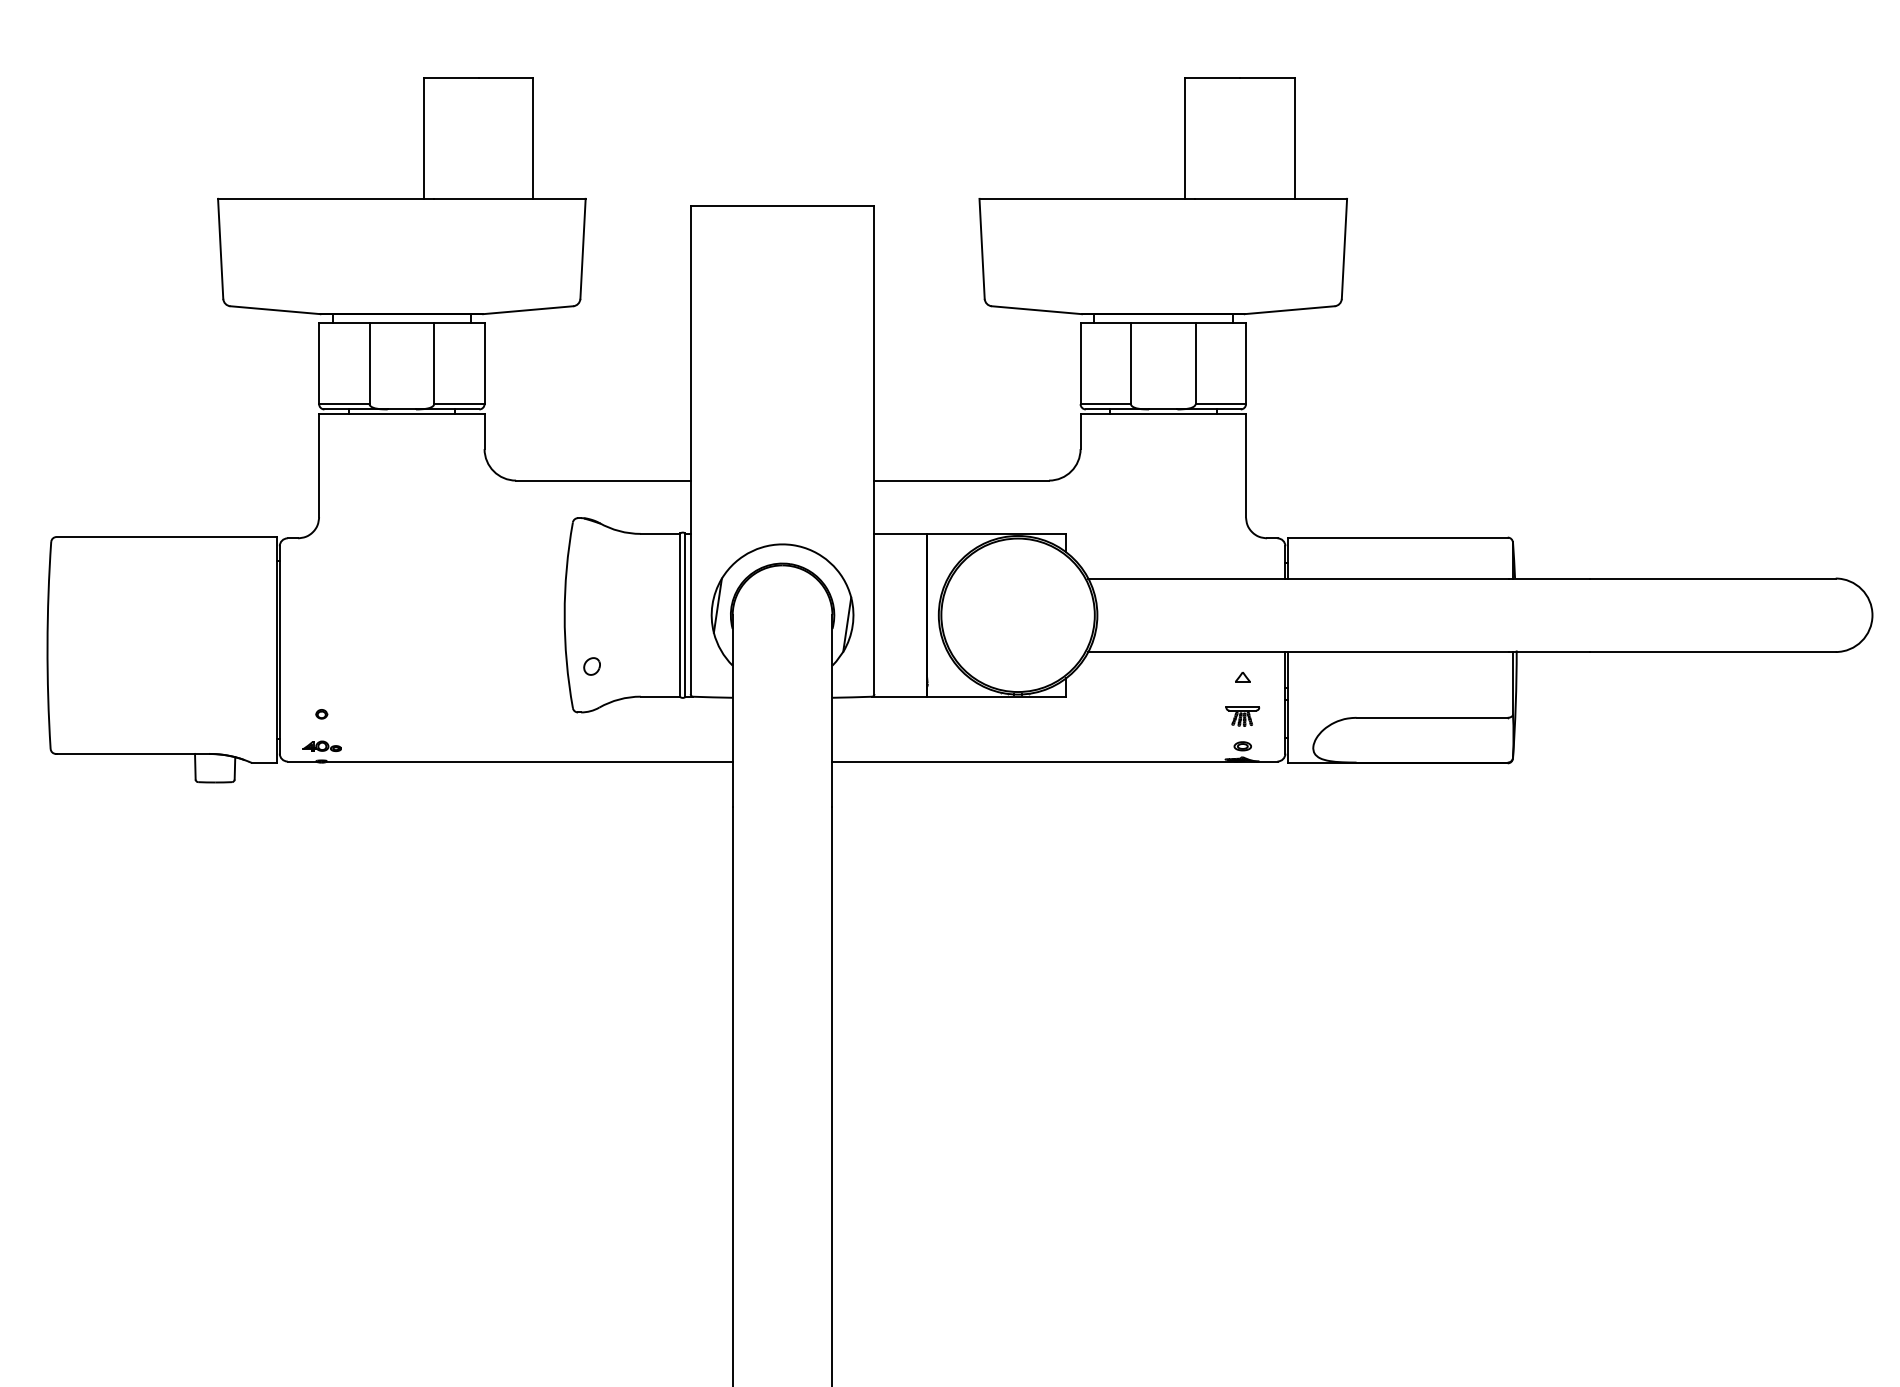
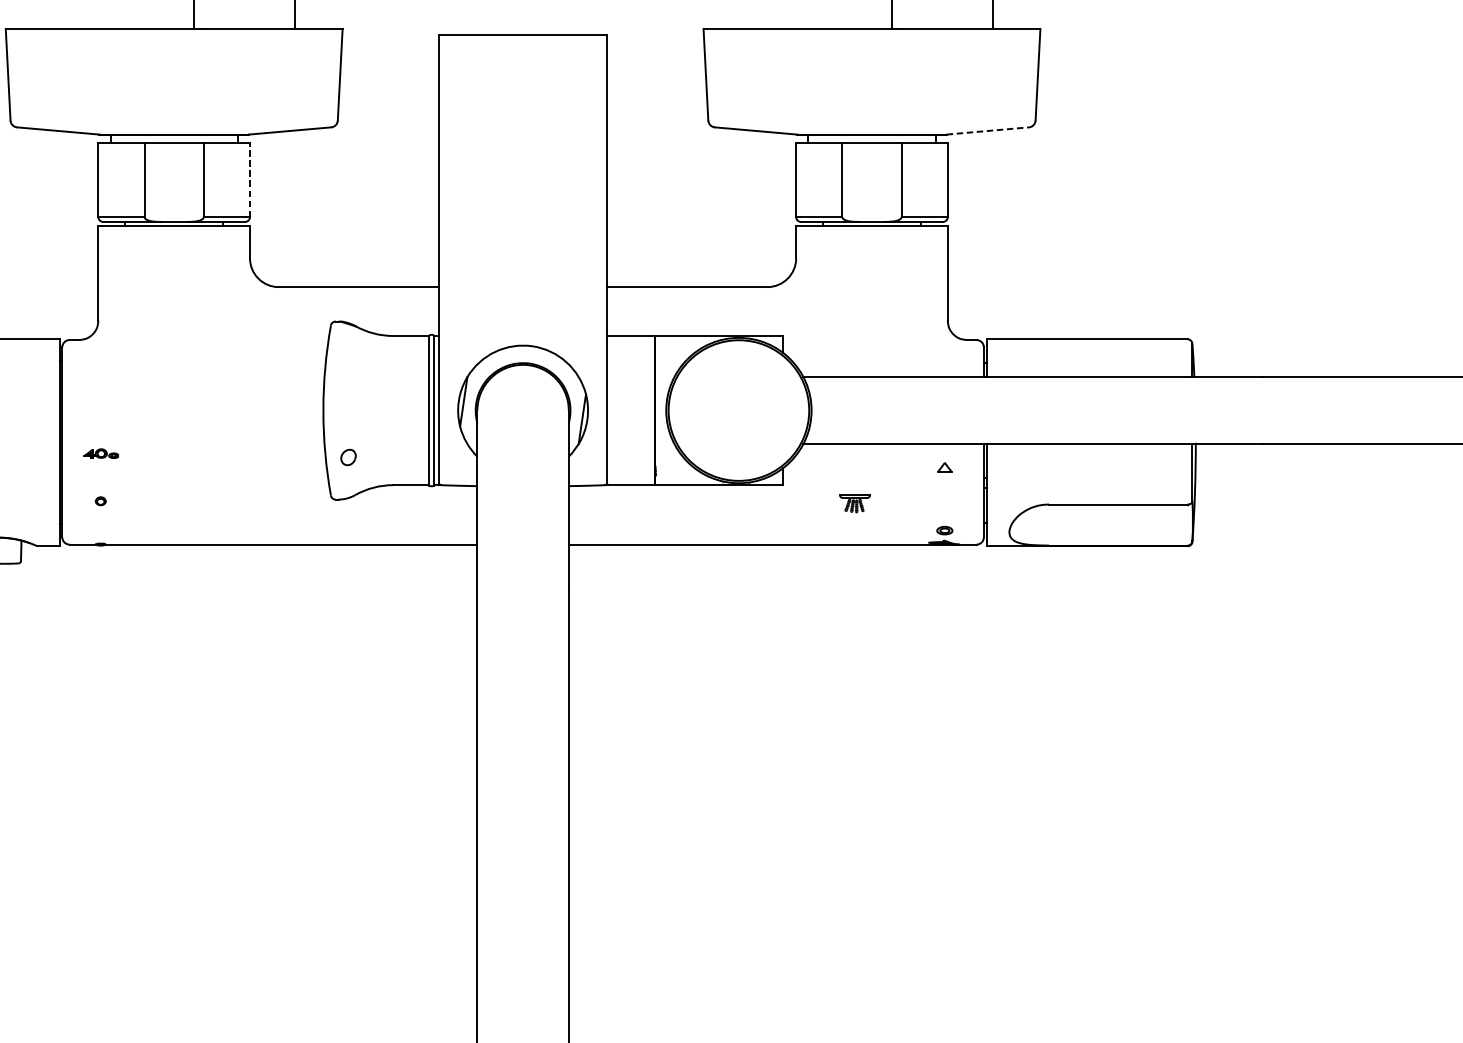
line: (1290, 310) -> (988, 131), solid -> dashed
line: (484, 363) -> (249, 179), solid -> dashed
part: (1242, 716) -> (854, 503), moved
part: (321, 745) -> (100, 452), moved

